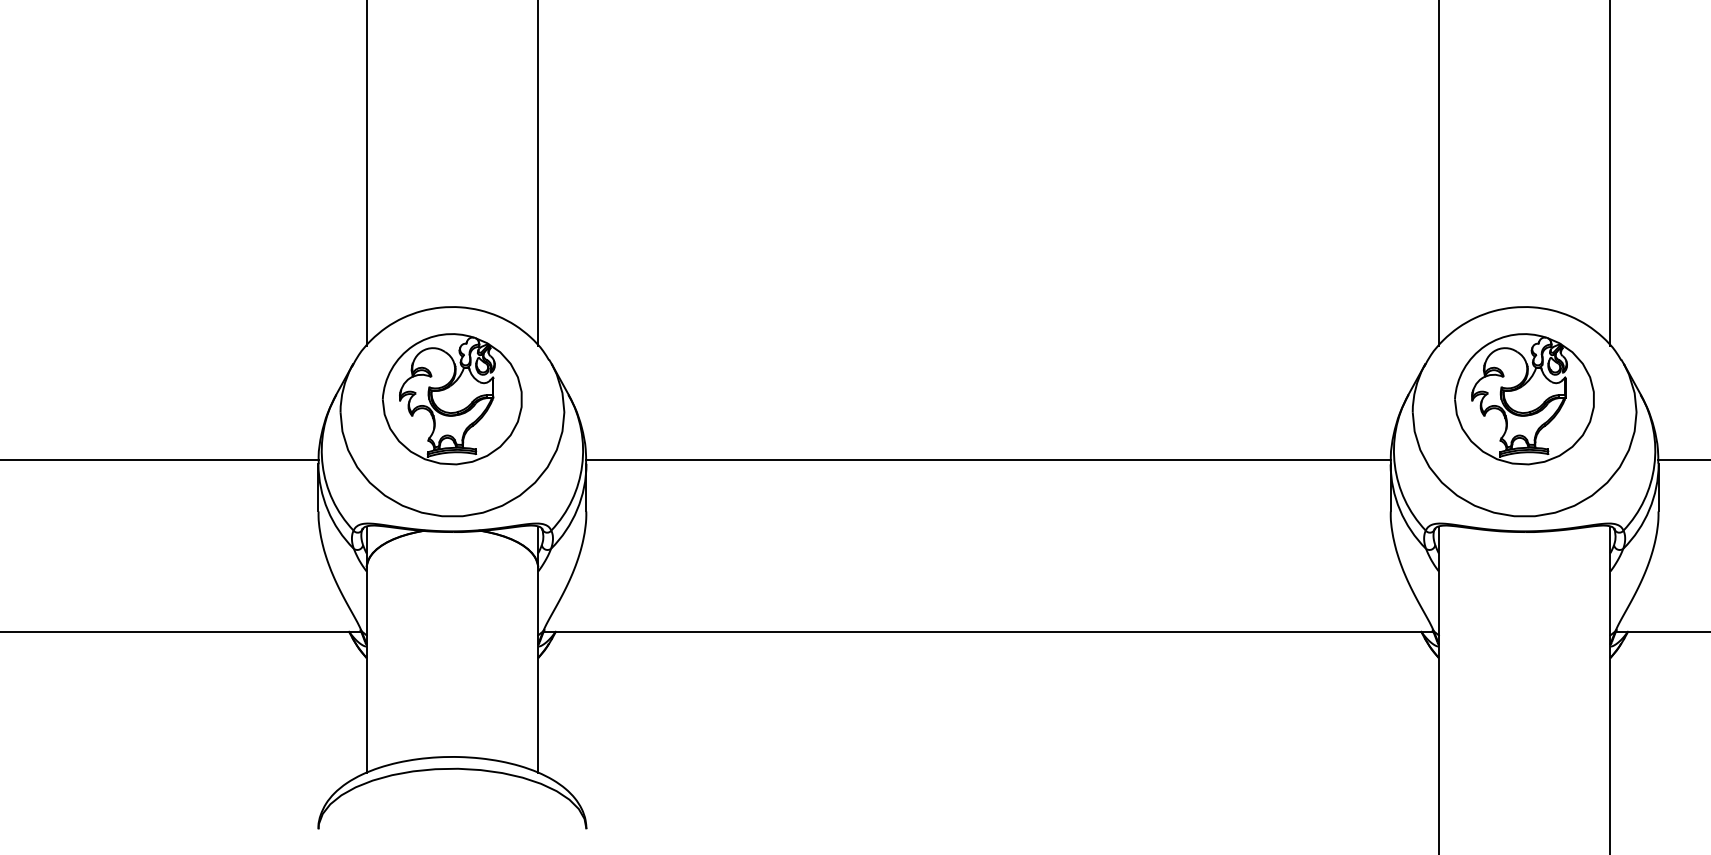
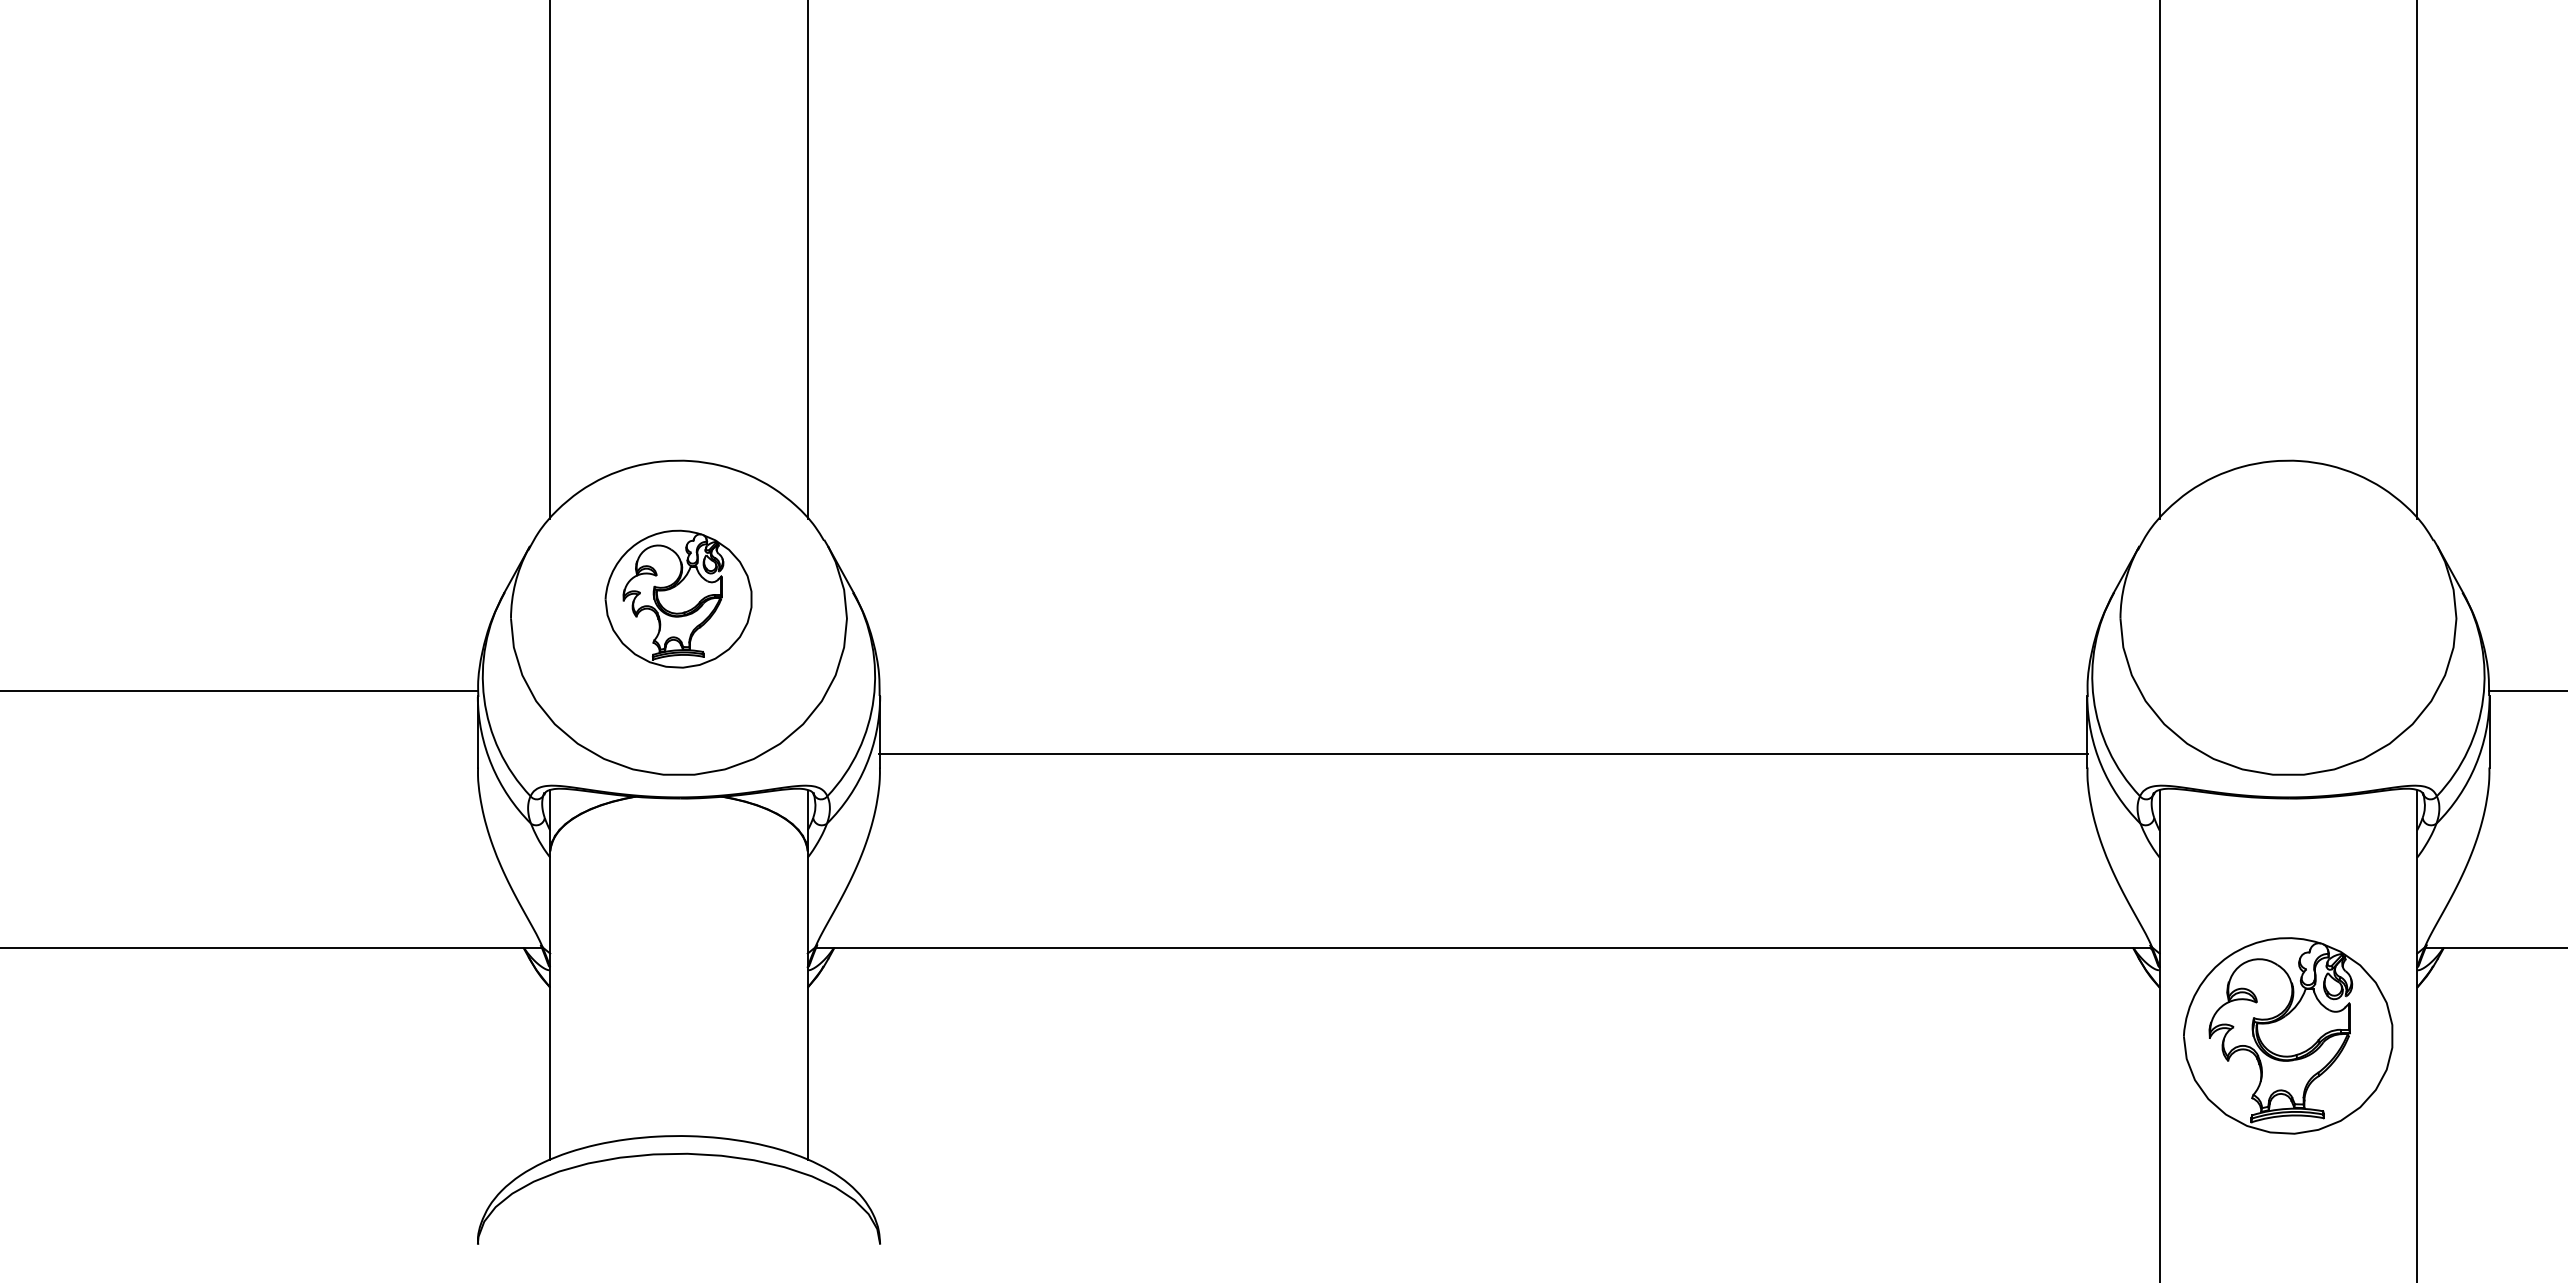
part: (451, 399) -> (677, 599), size x0.7
part: (1524, 399) -> (2288, 1036), moved
line: (988, 460) -> (1483, 754), moved

